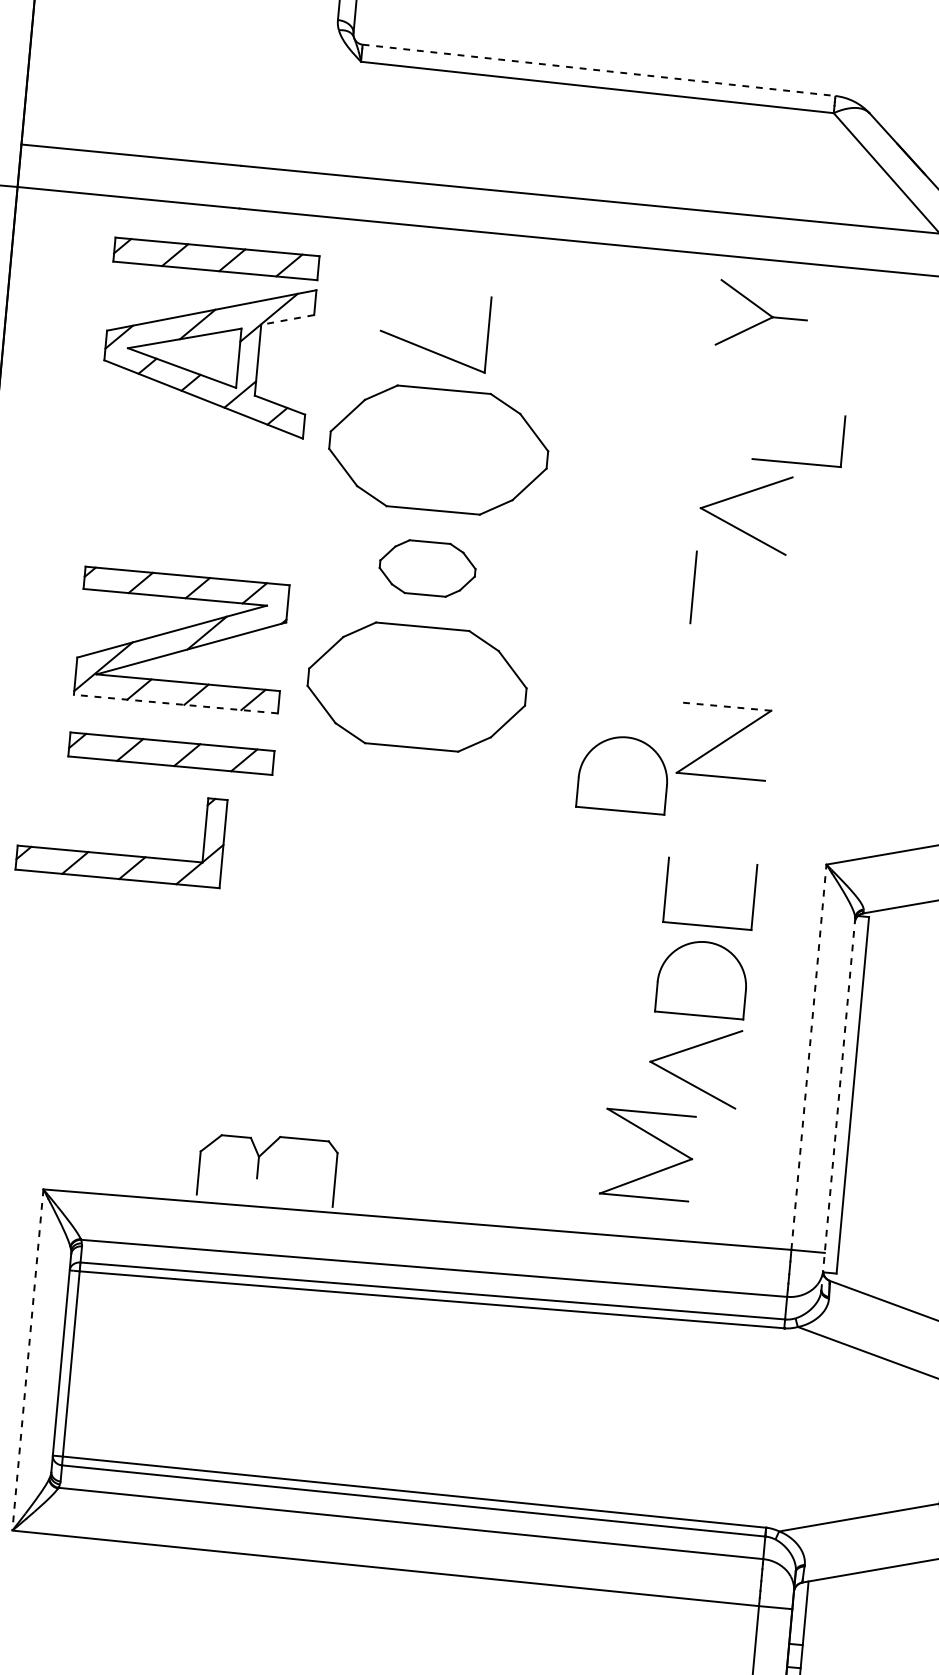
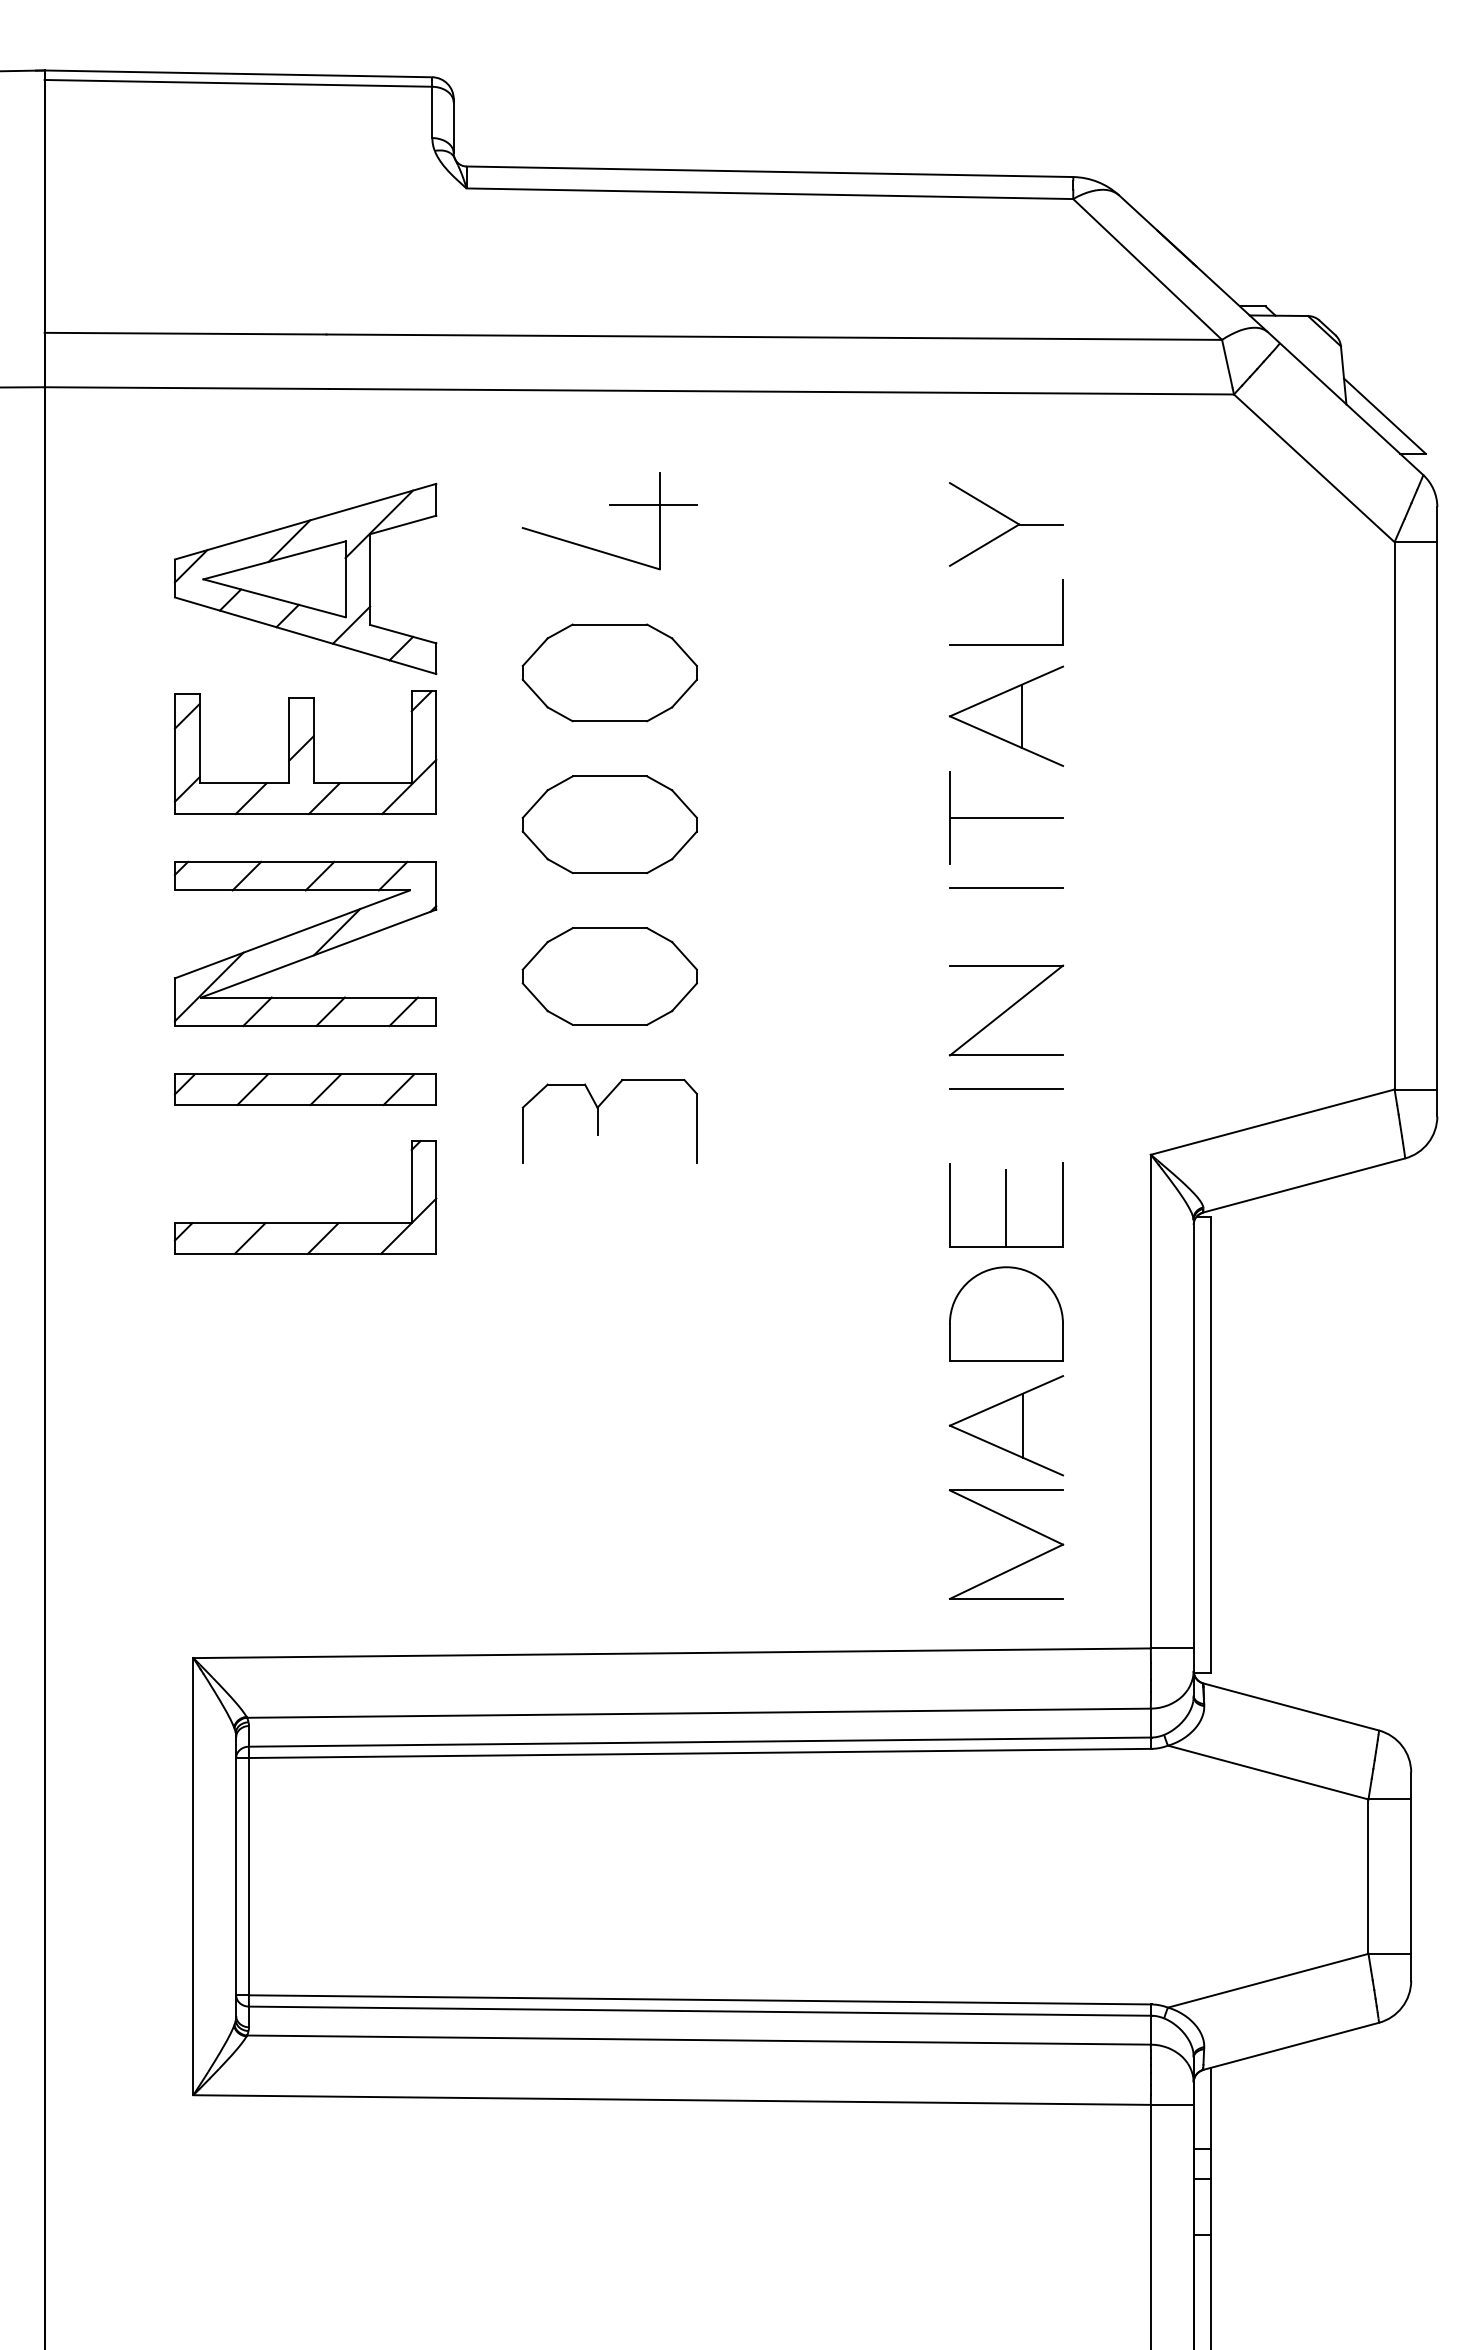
line: (599, 70) -> (770, 171), dashed -> solid
part: (215, 258) -> (304, 455), removed
part: (761, 316) -> (1005, 524), moved
line: (287, 320) -> (402, 525), dashed -> solid
line: (483, 321) -> (652, 504), added
part: (438, 449) -> (609, 672), size x0.62
part: (796, 462) -> (1006, 644), moved
part: (195, 490) -> (305, 752), added
line: (756, 512) -> (1021, 715), added
part: (427, 568) -> (609, 824), size x1.43
line: (737, 591) -> (1006, 817), added
line: (732, 645) -> (1006, 887), added
part: (416, 687) -> (609, 976), size x0.62
line: (175, 704) -> (305, 1026), dashed -> solid
line: (727, 706) -> (1006, 965), dashed -> solid
part: (623, 773) -> (882, 1062), removed
line: (718, 803) -> (1006, 1089), added
part: (119, 854) -> (305, 1222), moved
line: (709, 896) -> (1006, 1208), added
line: (808, 1057) -> (1150, 1401), dashed -> solid
line: (707, 1066) -> (1022, 1425), added
line: (838, 1104) -> (1193, 1458), dashed -> solid
part: (657, 1139) -> (1016, 1523), moved
part: (258, 1167) -> (598, 1121), moved
line: (28, 1359) -> (193, 1876), dashed -> solid

